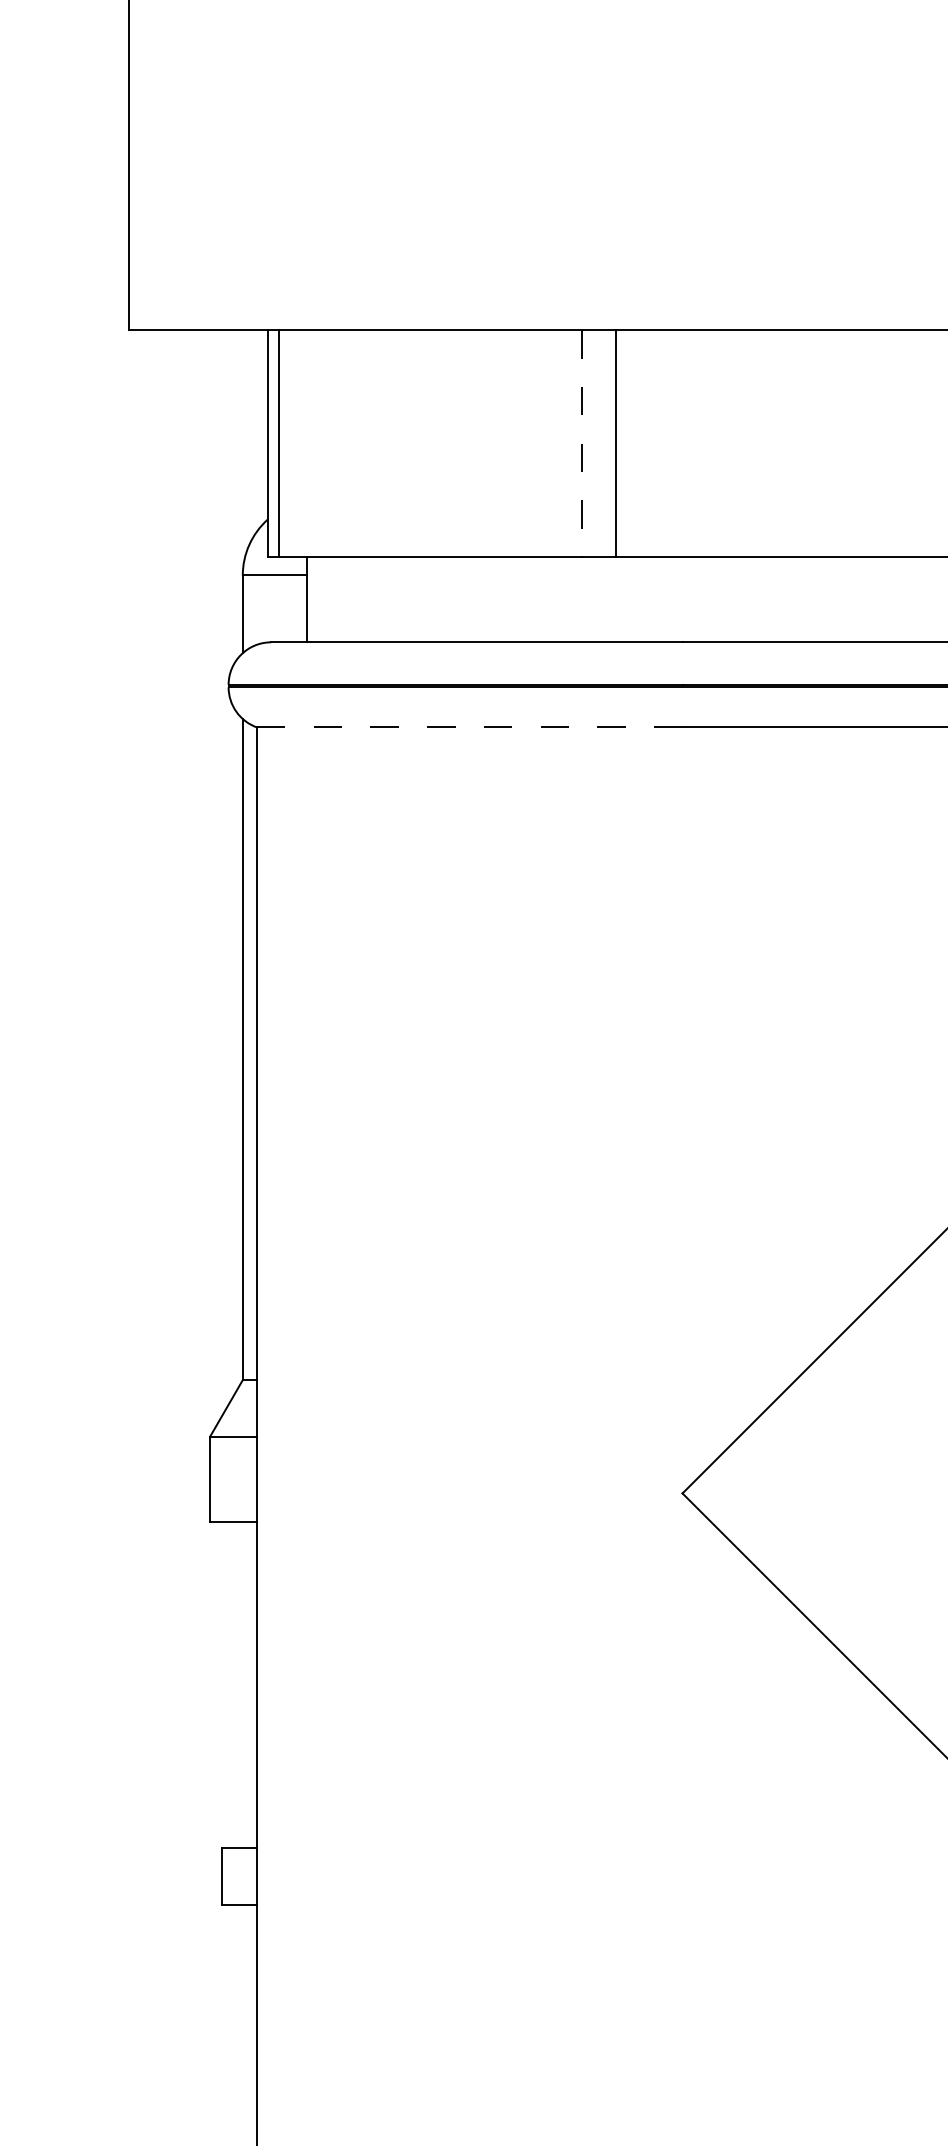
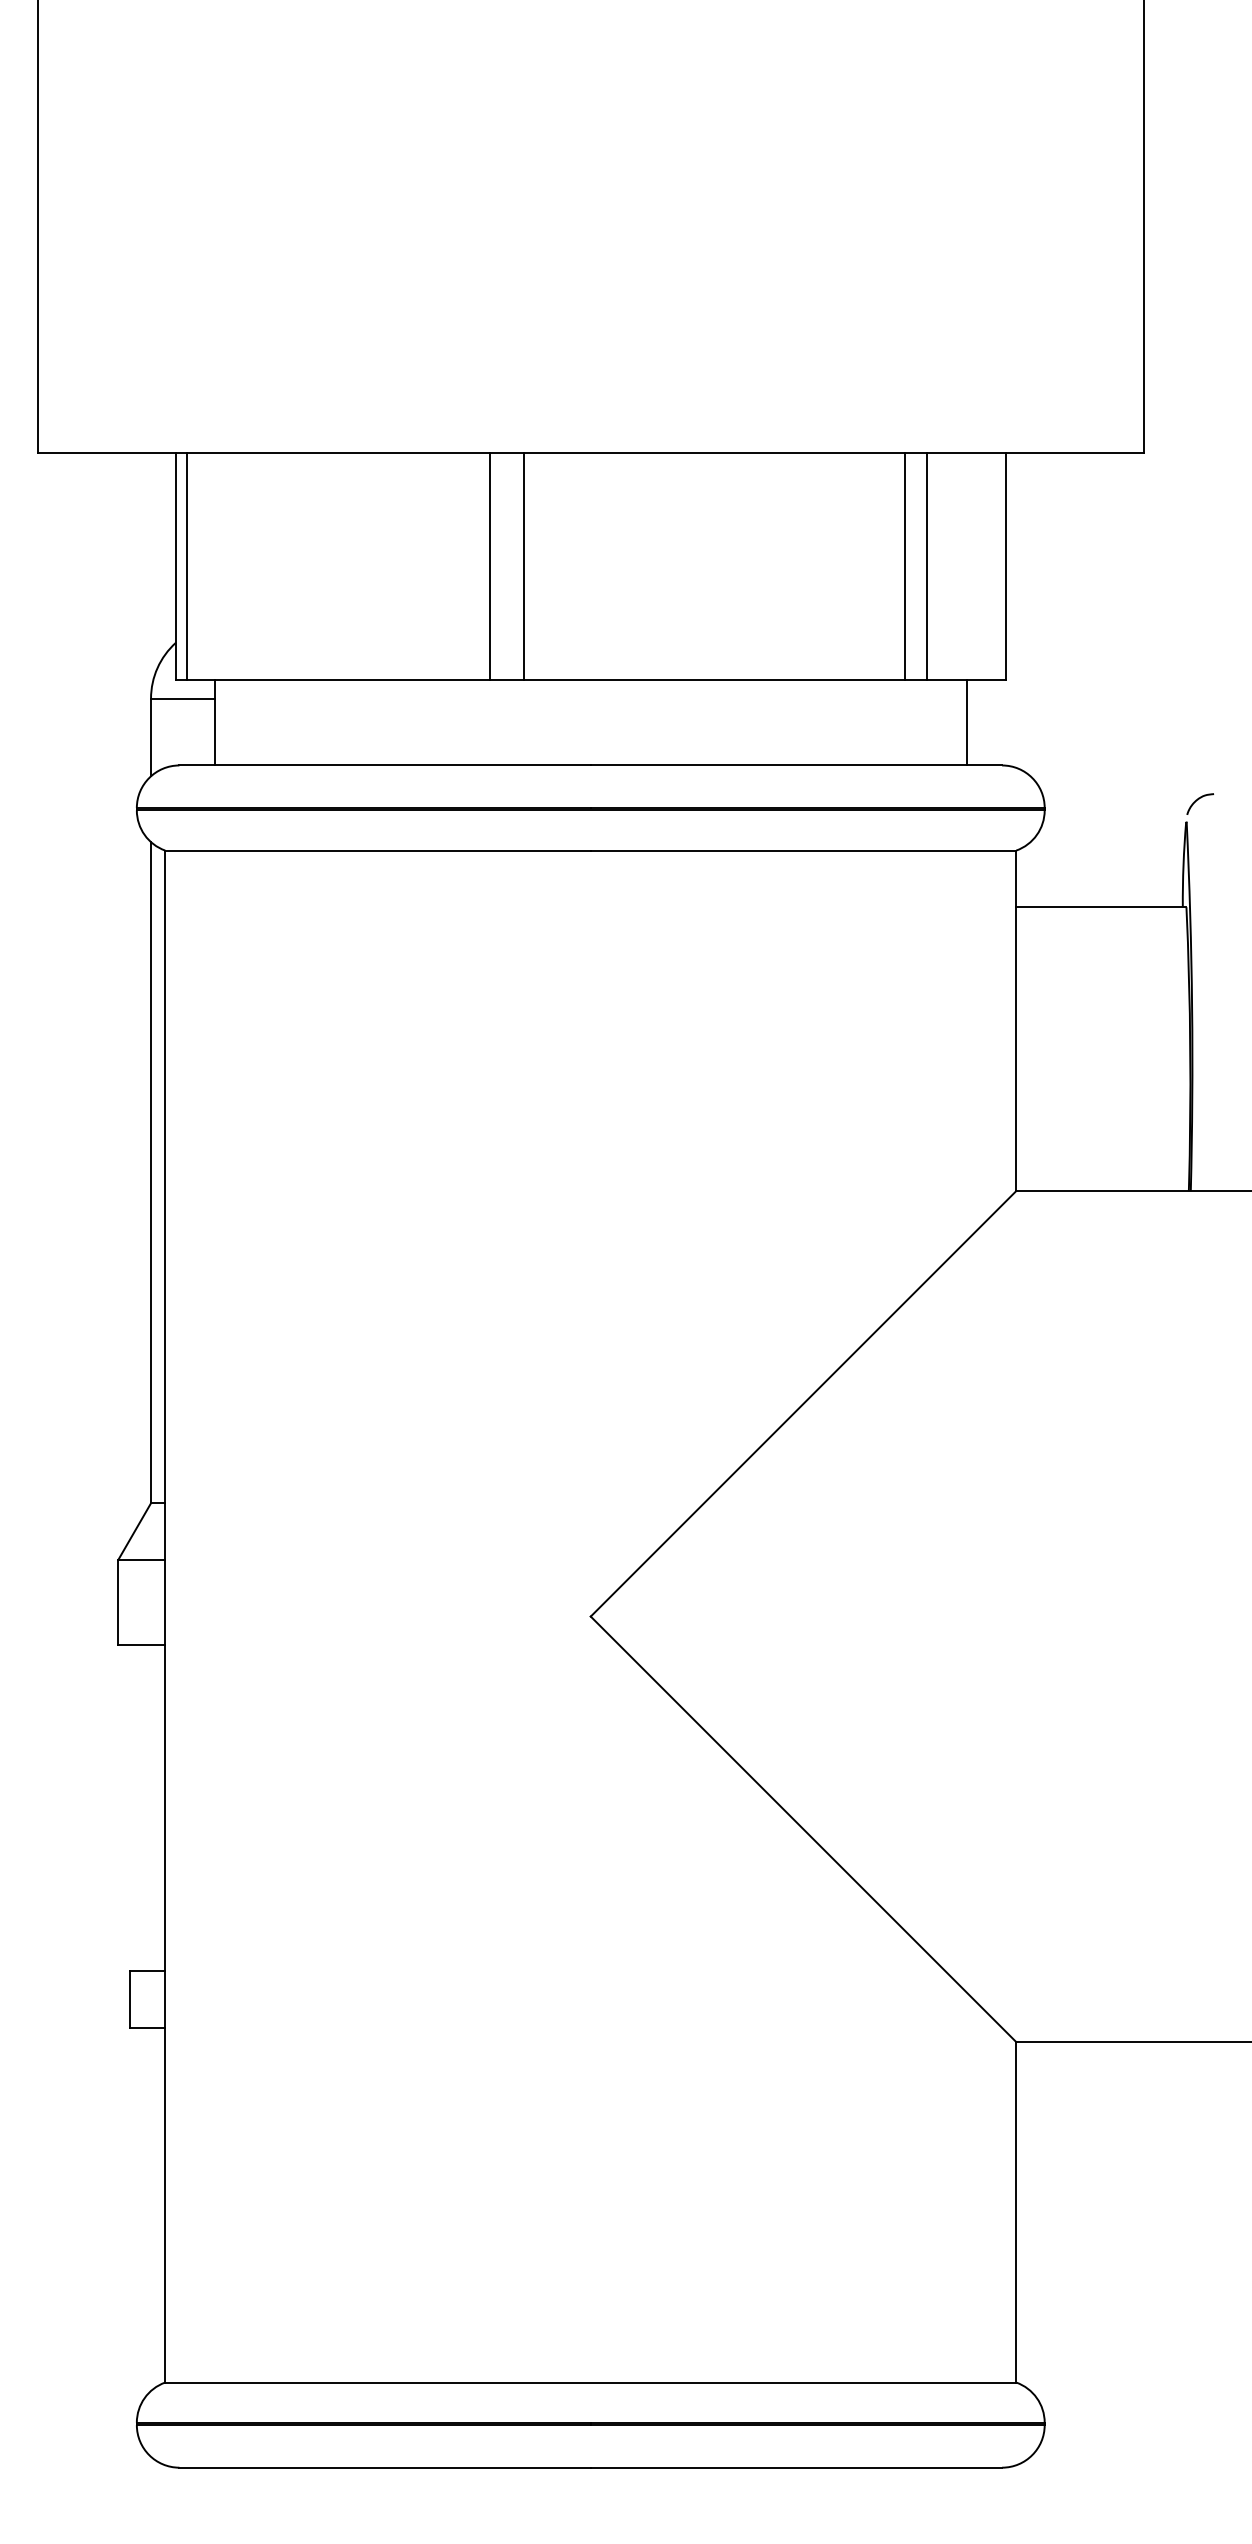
line: (581, 444) -> (489, 567), dashed -> solid
line: (470, 727) -> (378, 850), dashed -> solid

